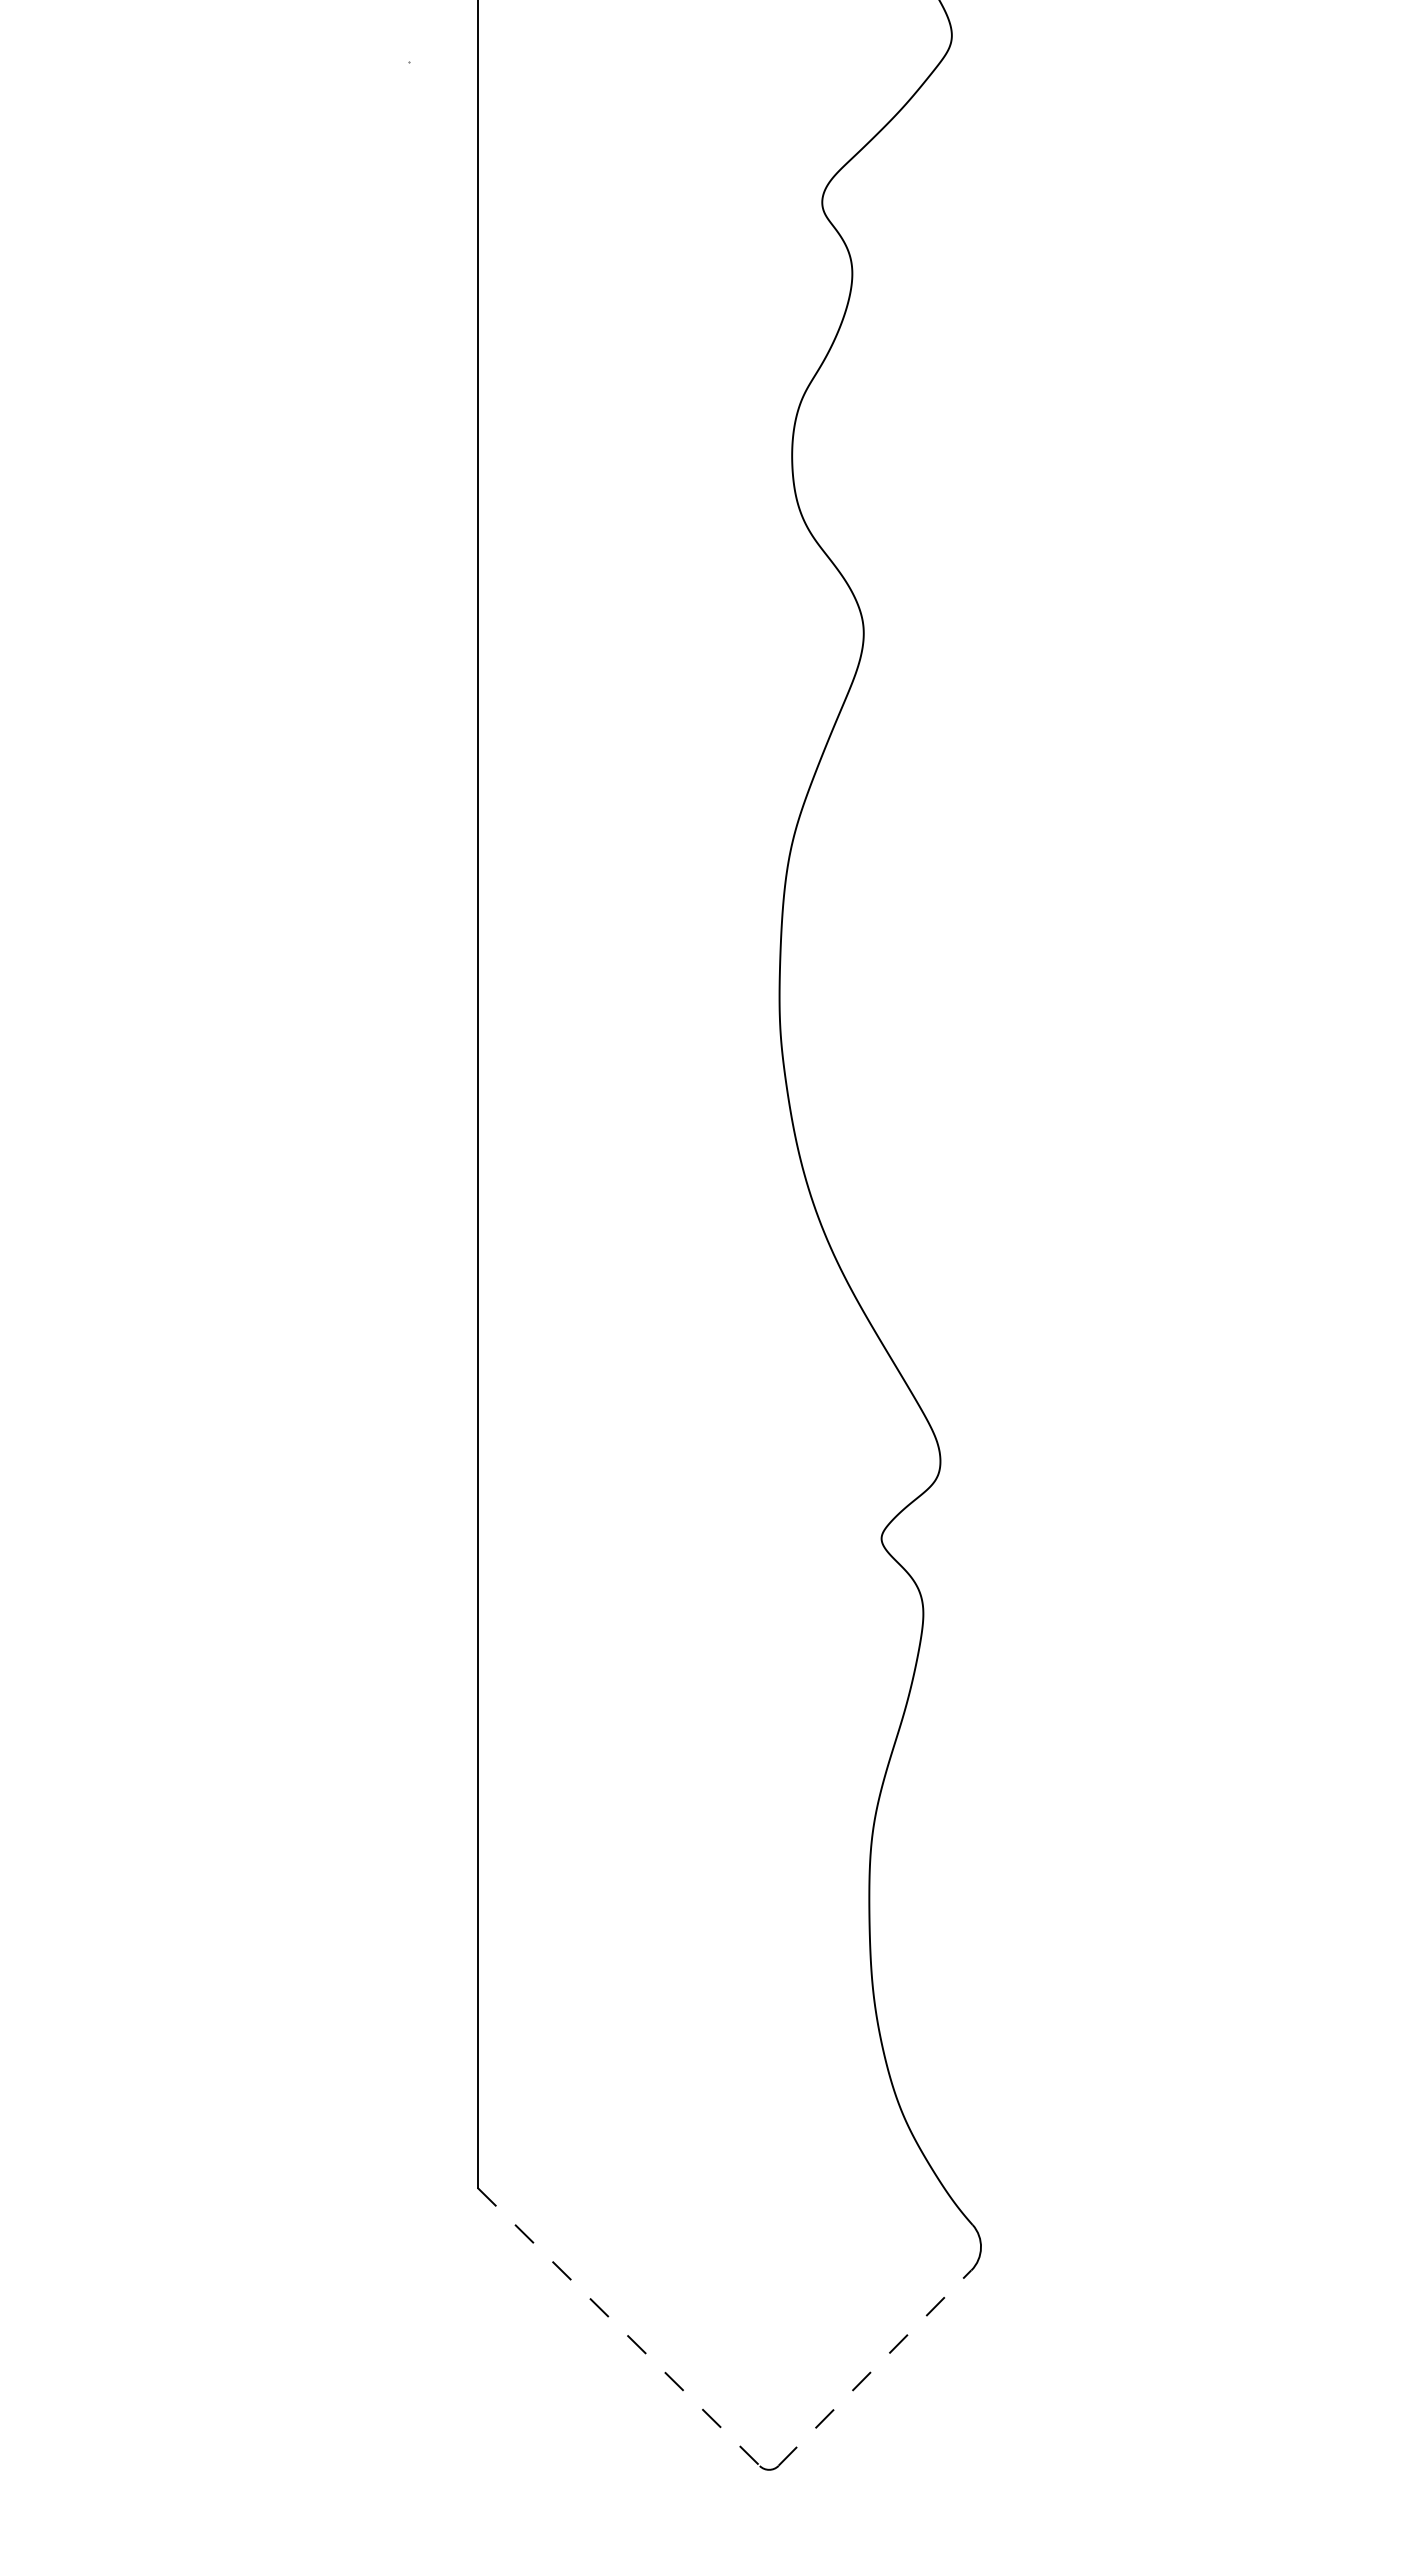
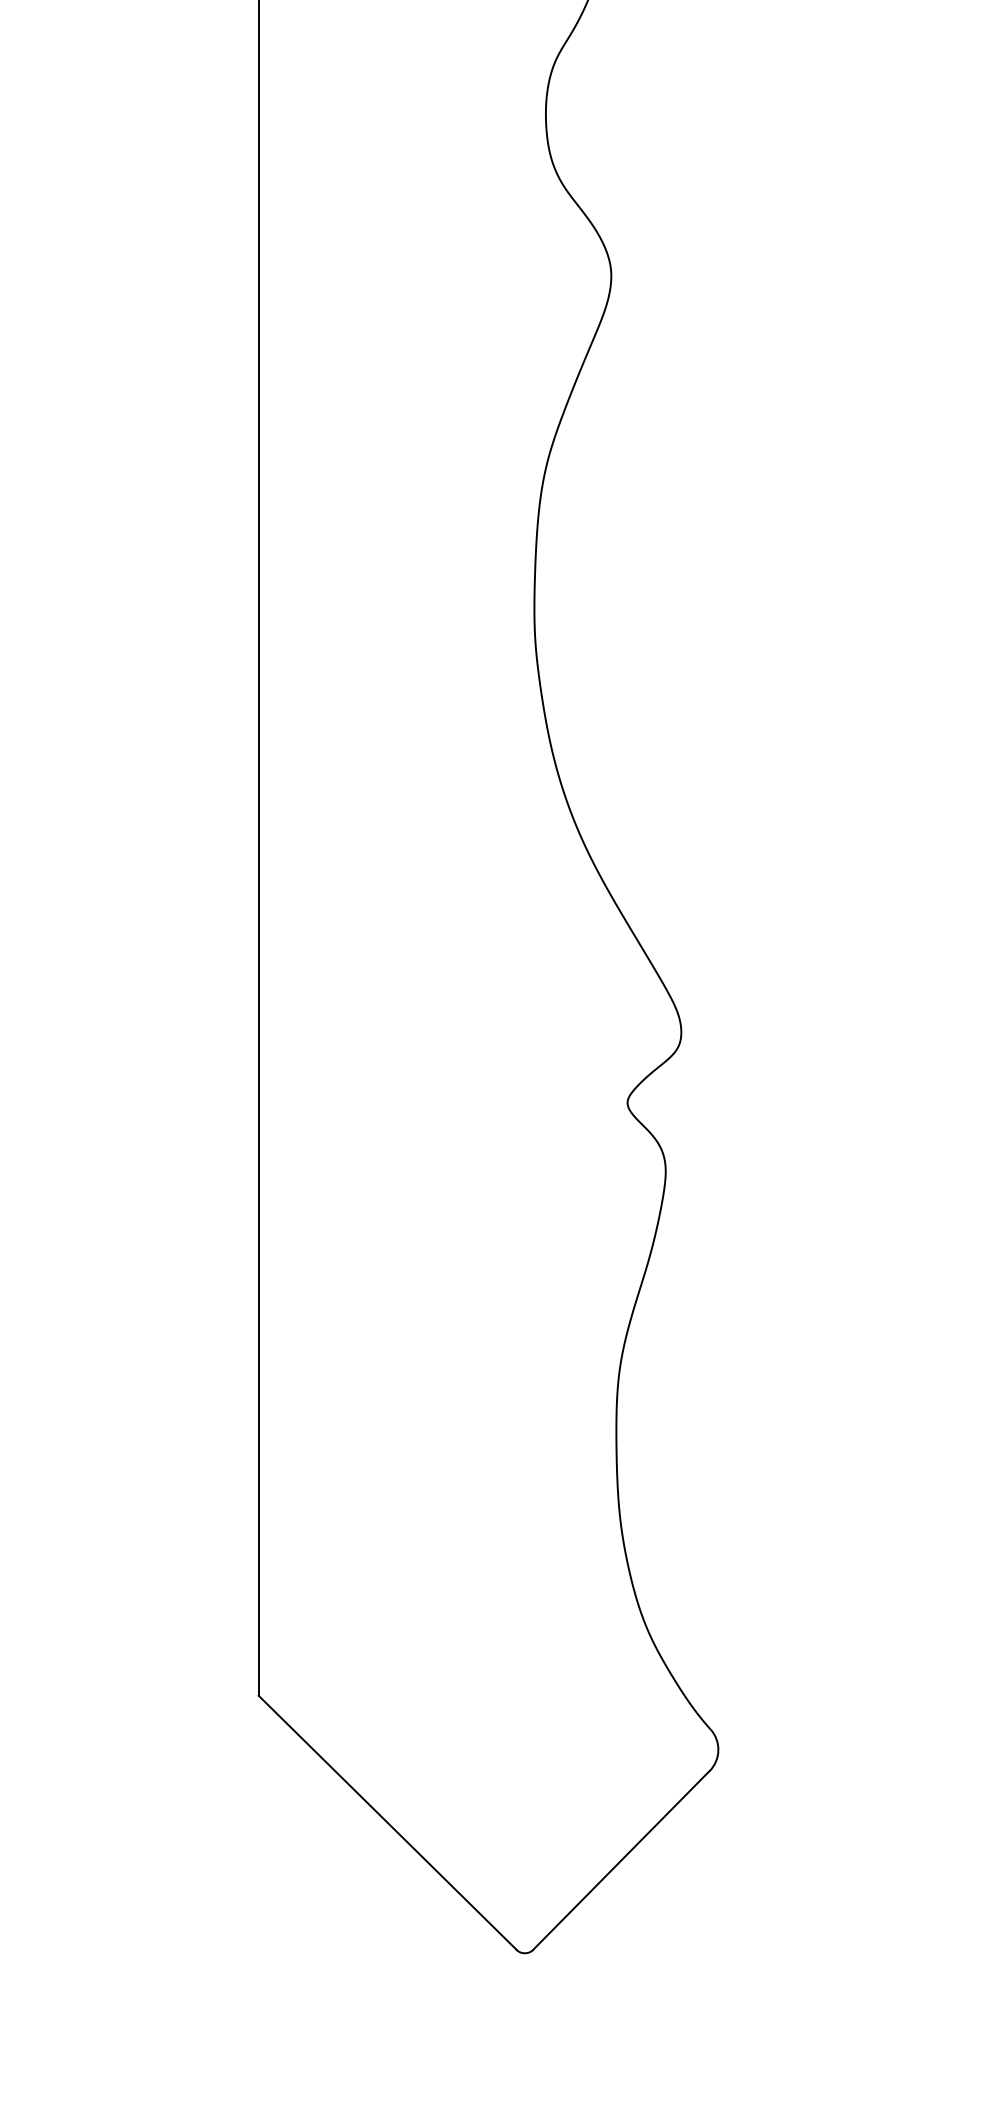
line: (619, 2327) -> (388, 1823), dashed -> solid
line: (875, 2367) -> (622, 1859), dashed -> solid

